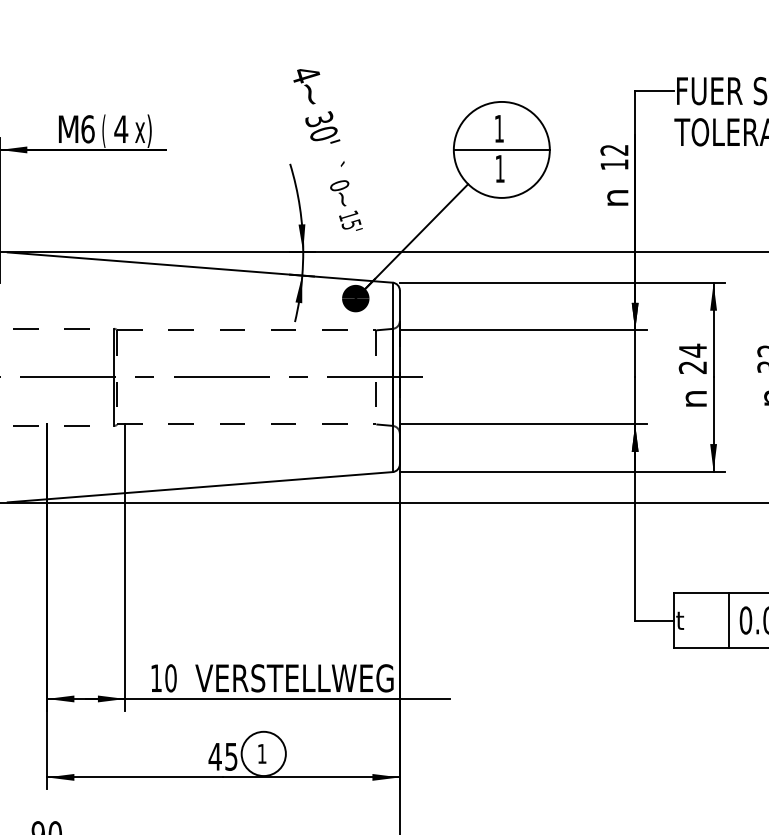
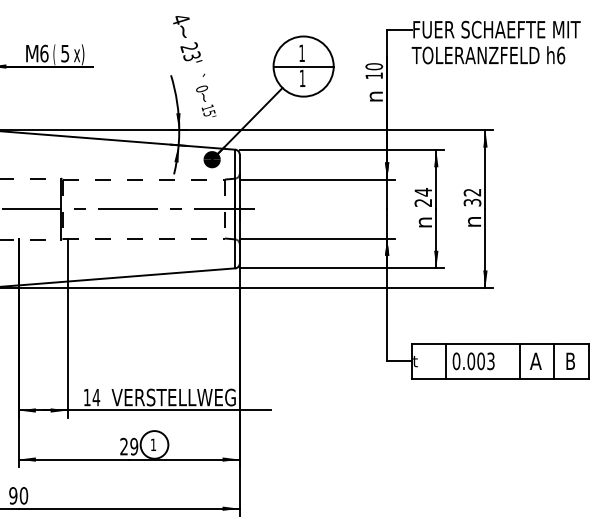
text: (321, 125) -> (190, 51), 30' -> 23'
text: (120, 129) -> (64, 53), 4 -> 5
text: (614, 149) -> (374, 66), 12 -> 10
text: (171, 678) -> (96, 397), 10 -> 14
text: (222, 756) -> (128, 446), 45 -> 29

